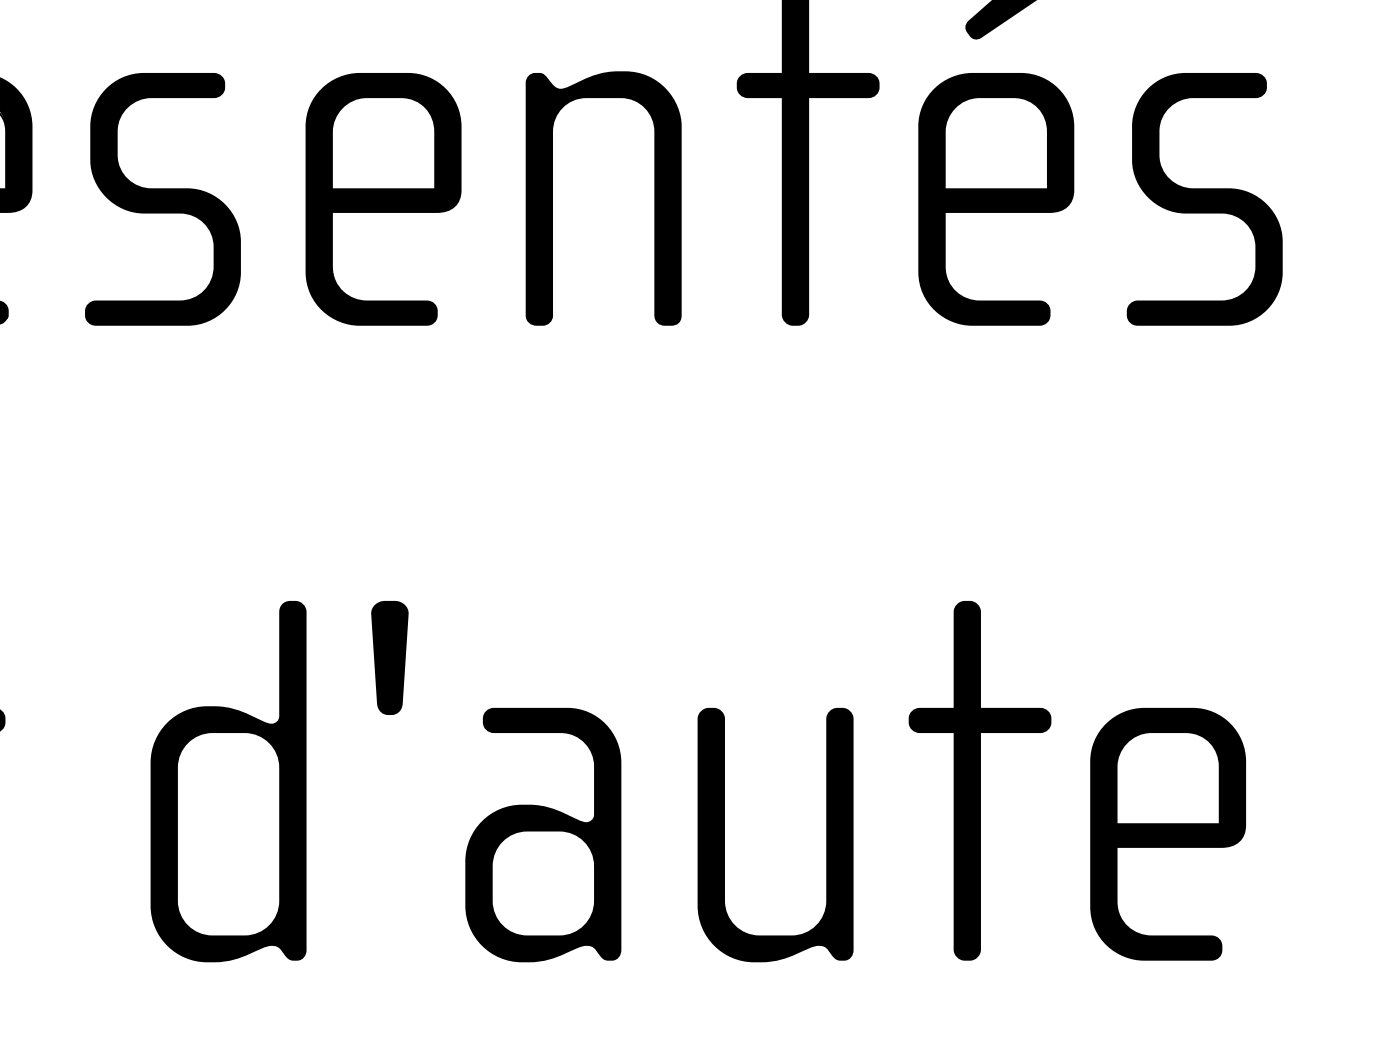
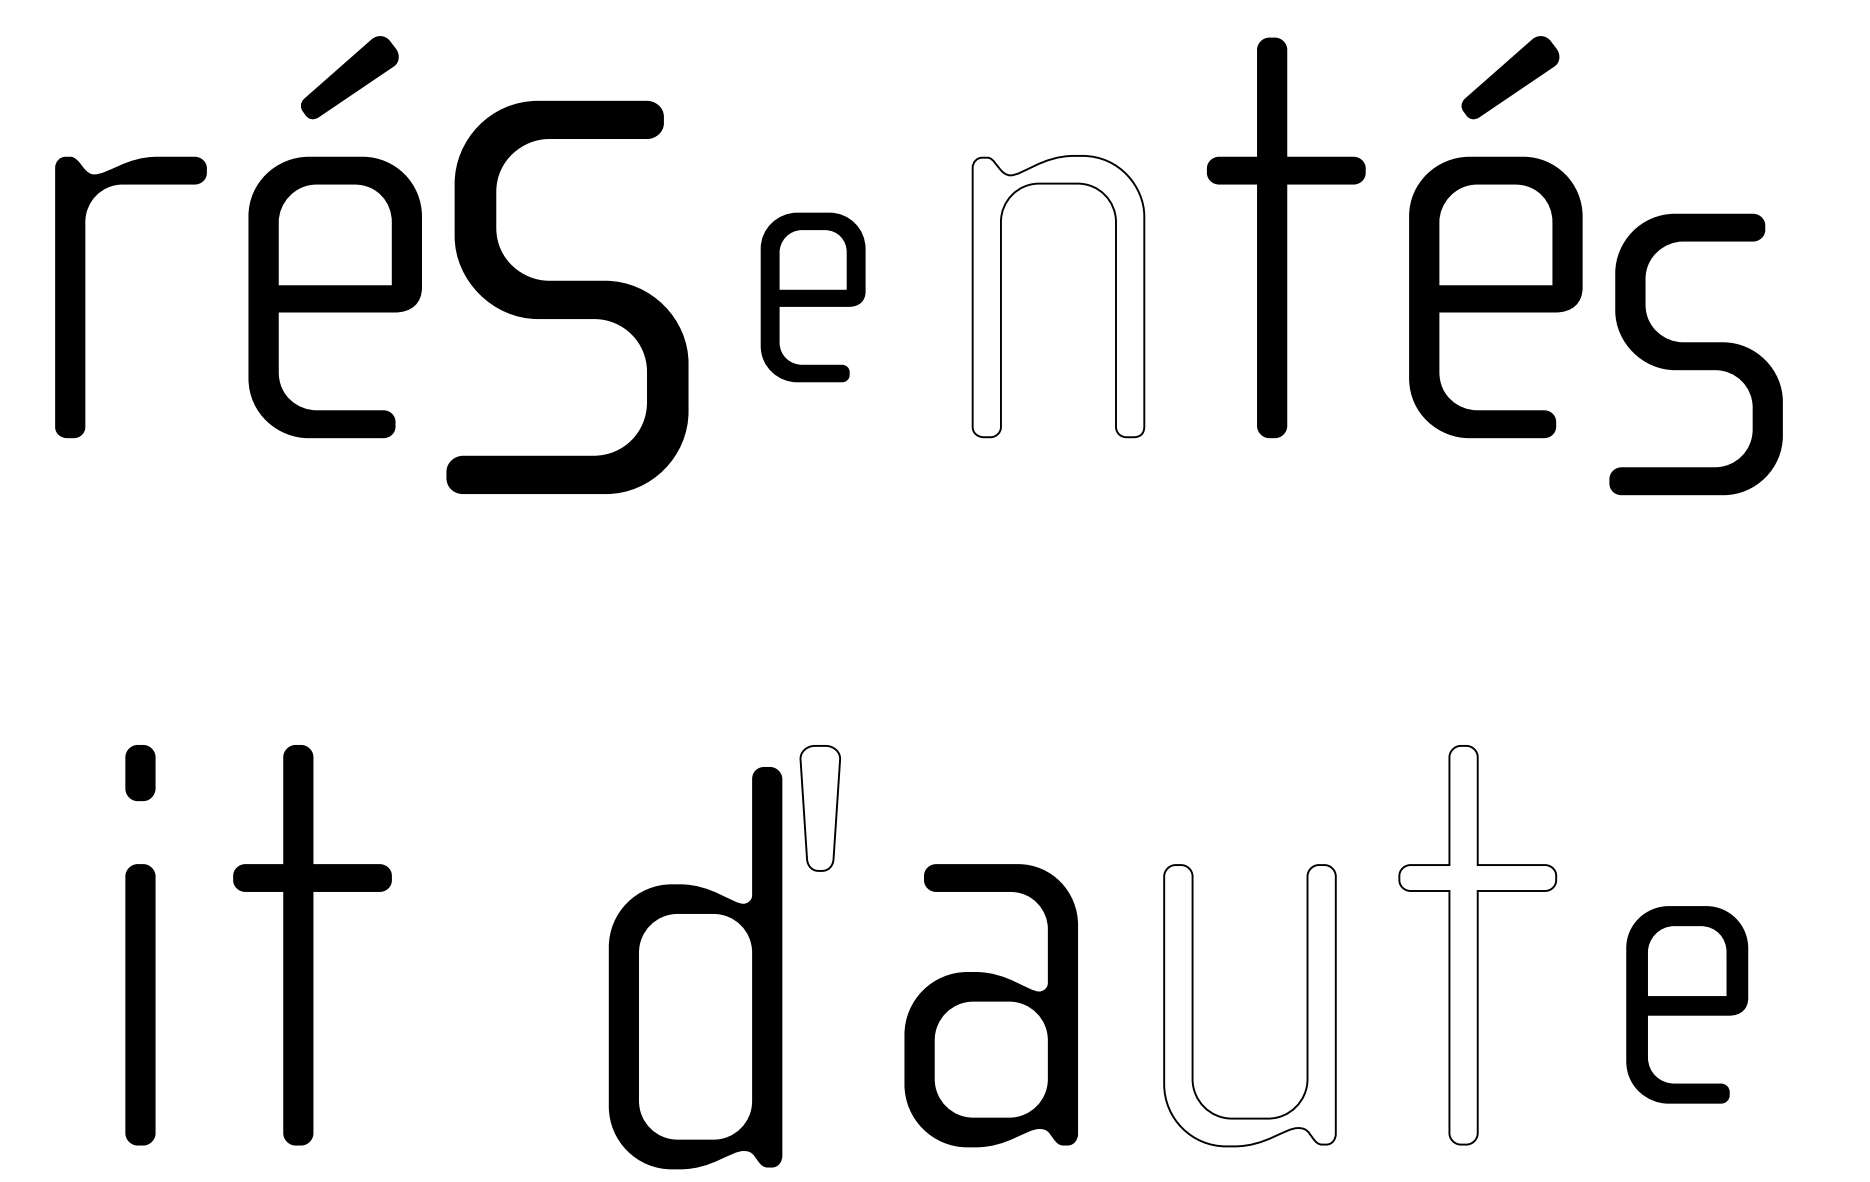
fill: (603, 198) -> (1058, 296), removed
part: (162, 199) -> (567, 297), size x1.4
part: (382, 199) -> (812, 297), size x0.6
part: (1204, 199) -> (1695, 354), moved
fill: (390, 657) -> (820, 807), removed
fill: (979, 780) -> (1477, 944), removed
part: (228, 781) -> (695, 968), moved
part: (1167, 833) -> (1686, 1004), size x0.7
fill: (775, 834) -> (1249, 1005), removed

